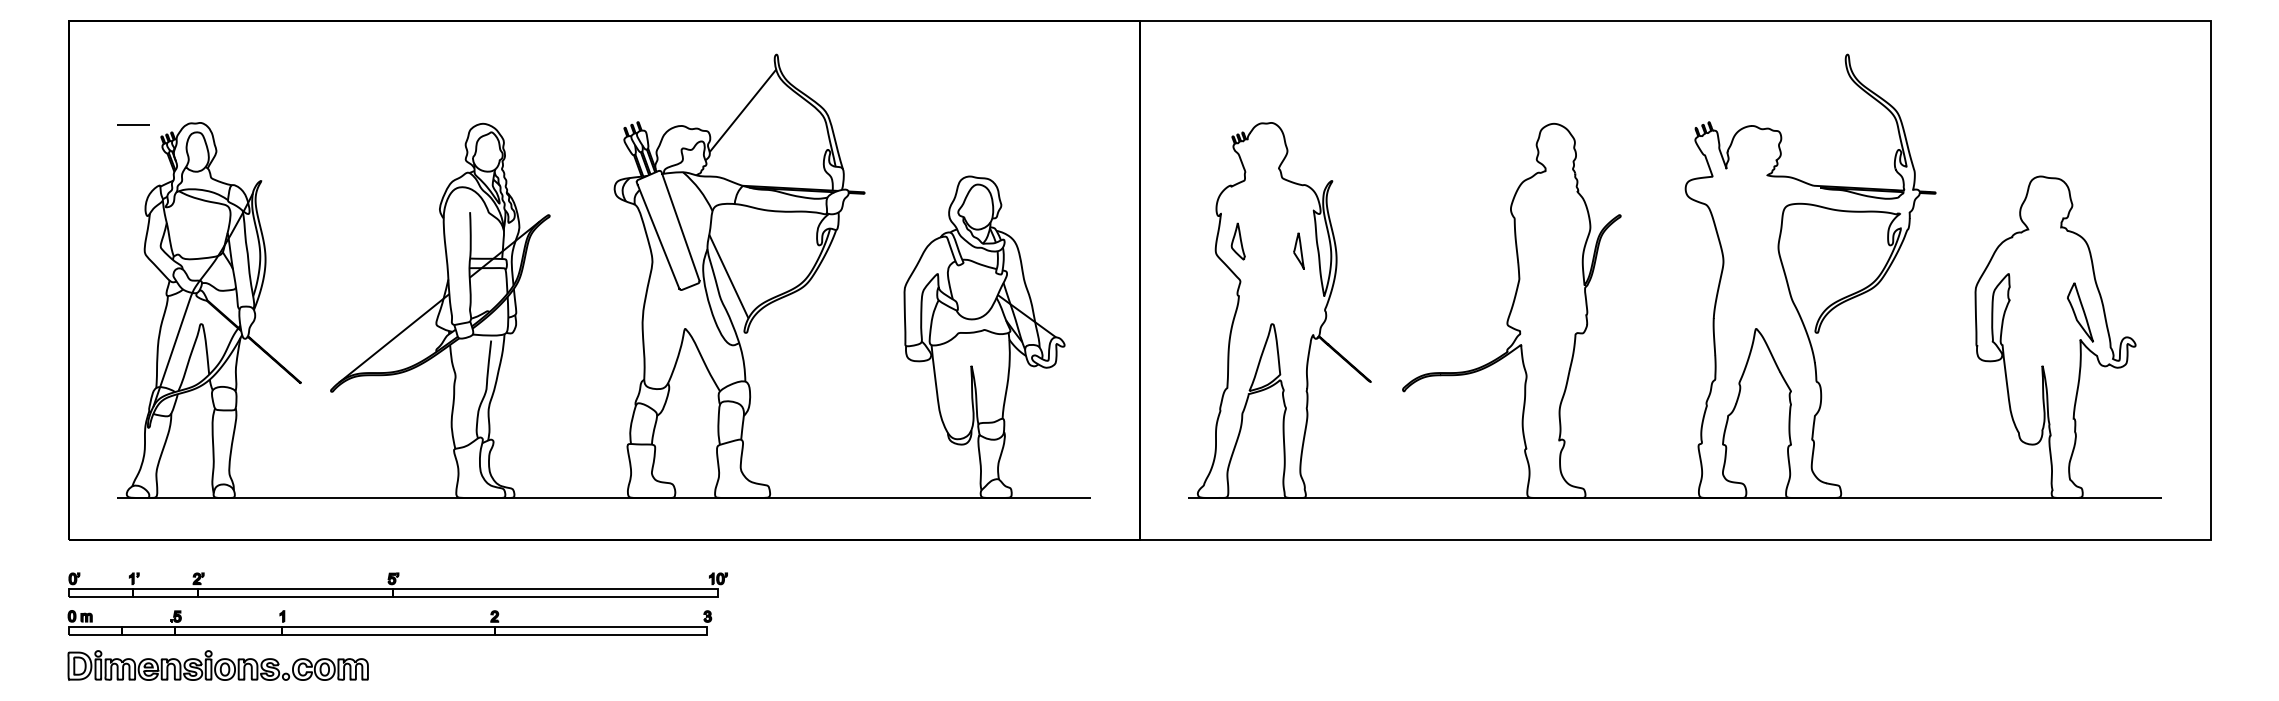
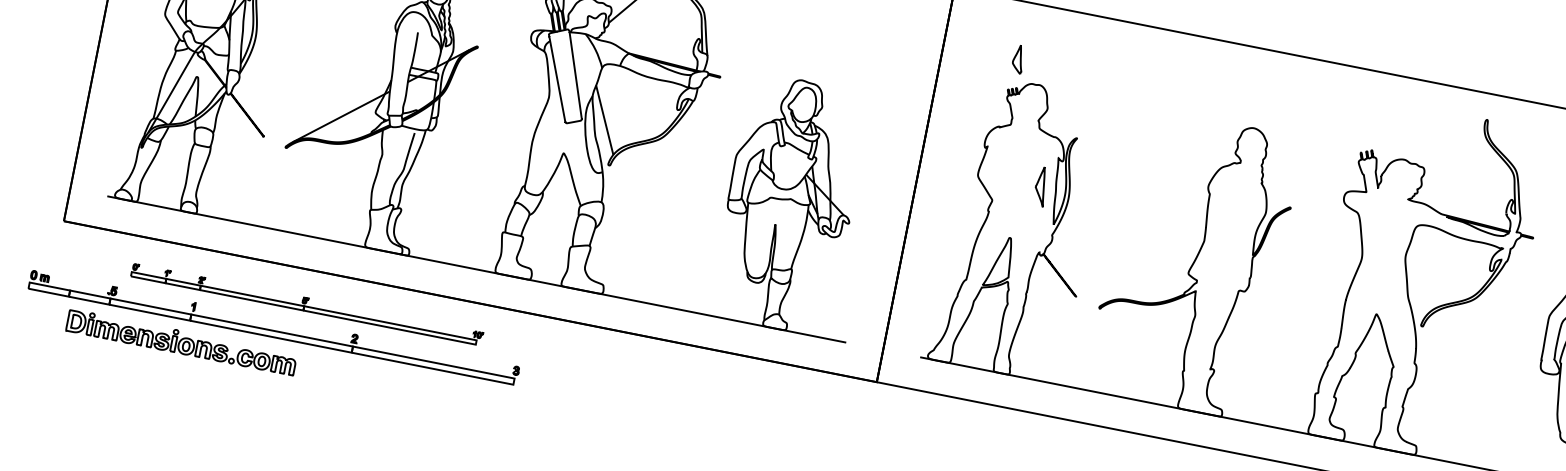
part: (1237, 241) -> (1017, 59), moved
part: (1298, 250) -> (1040, 185), size x1.4
part: (397, 584) -> (306, 304), size x0.7
part: (389, 622) -> (273, 327), moved
part: (217, 665) -> (181, 342), moved

